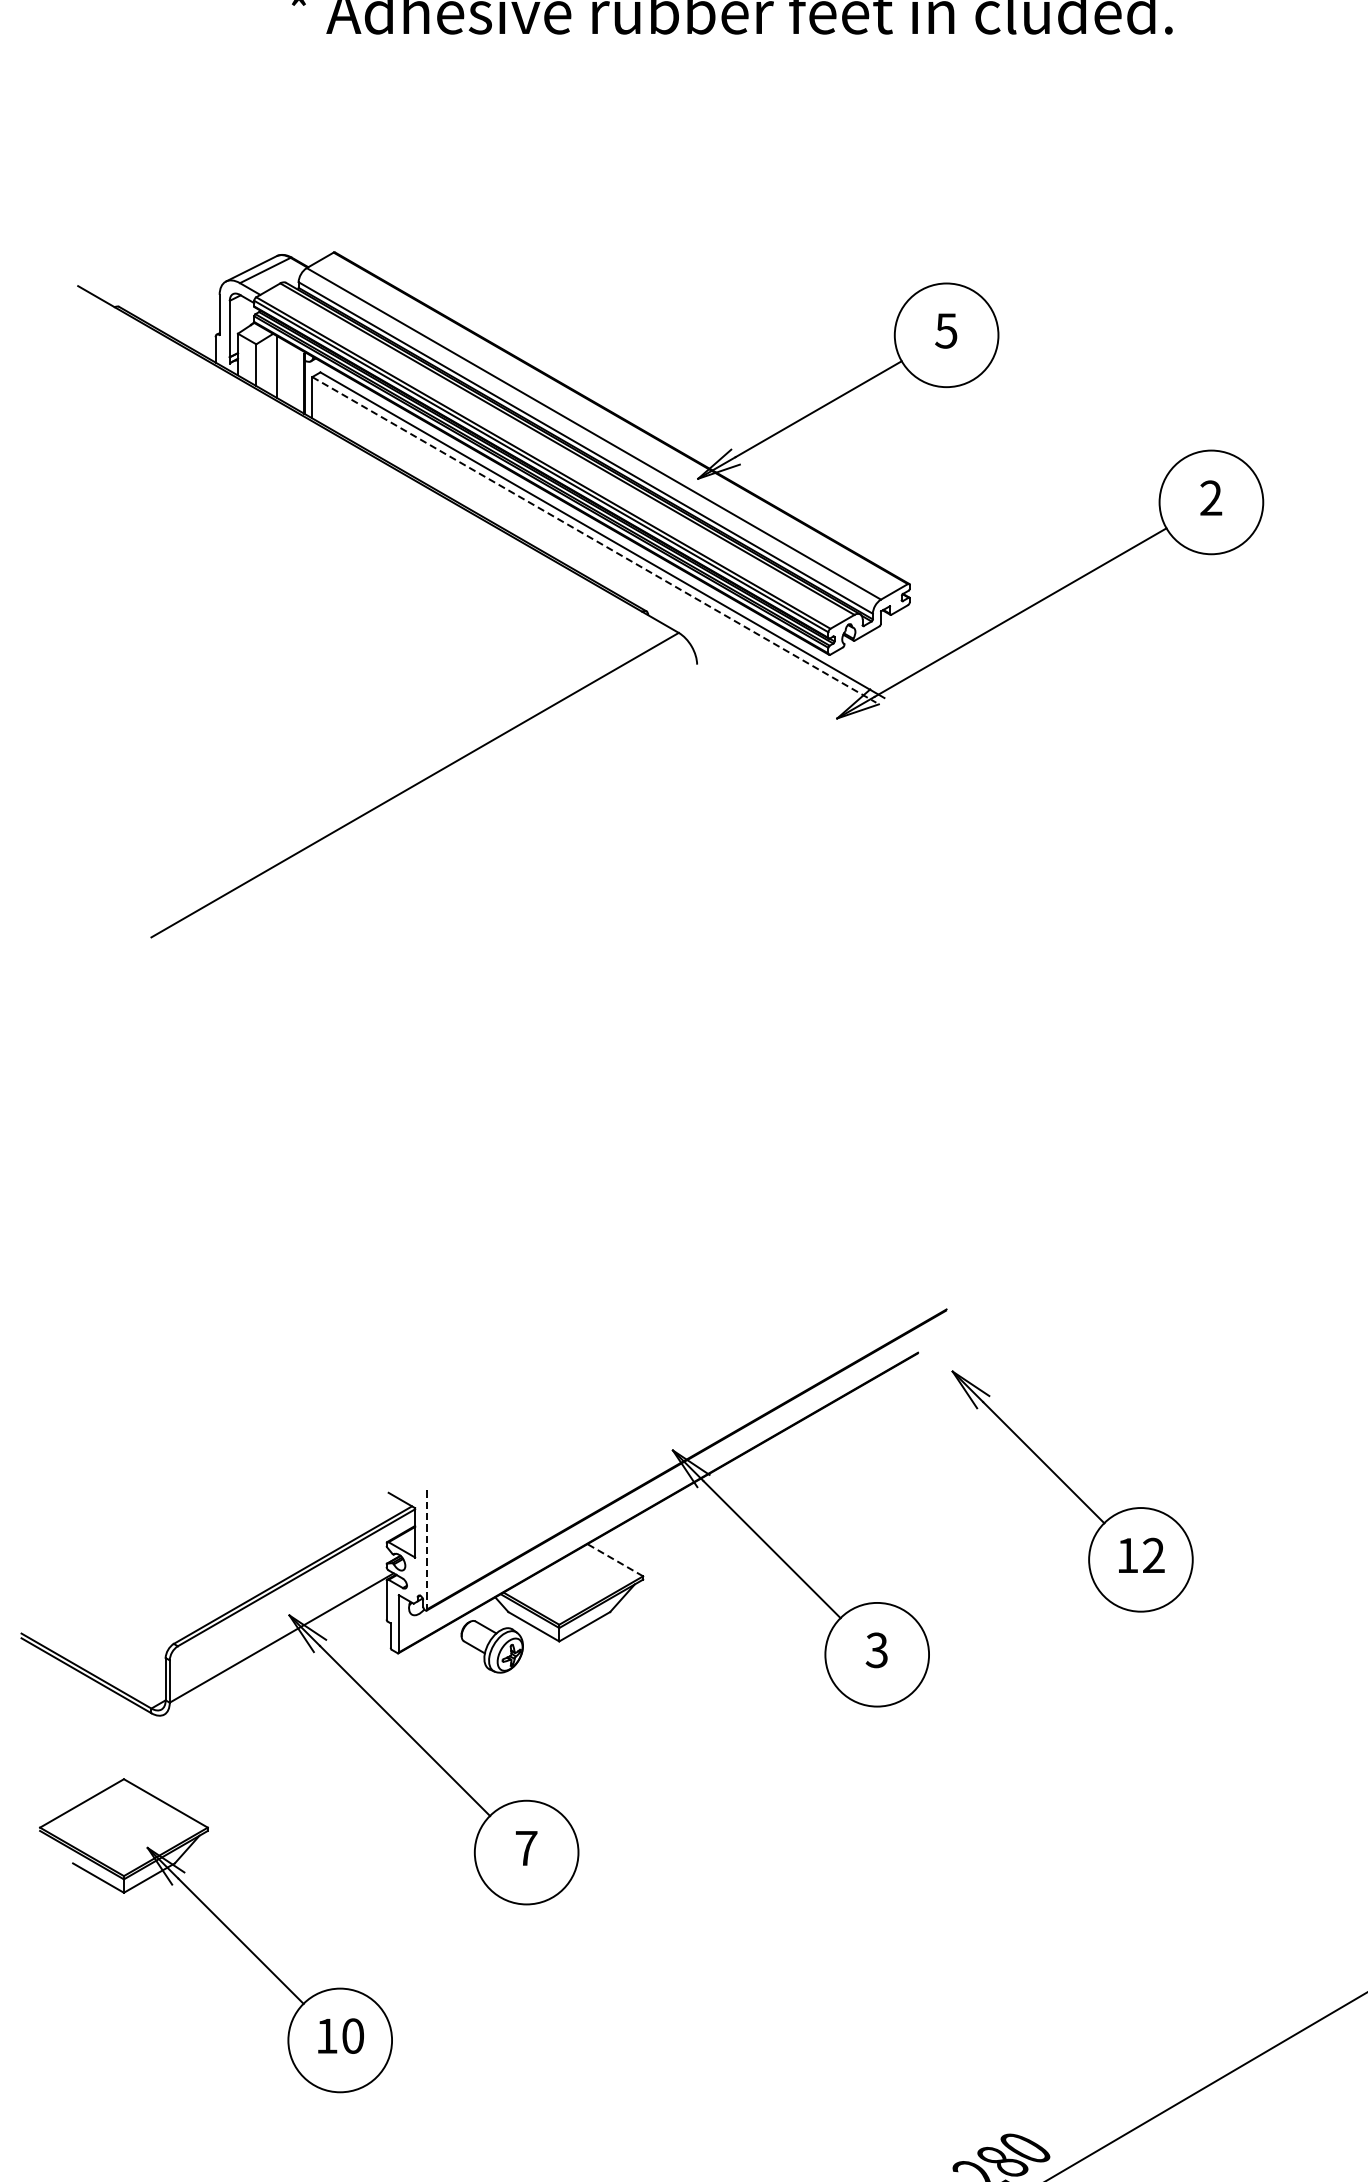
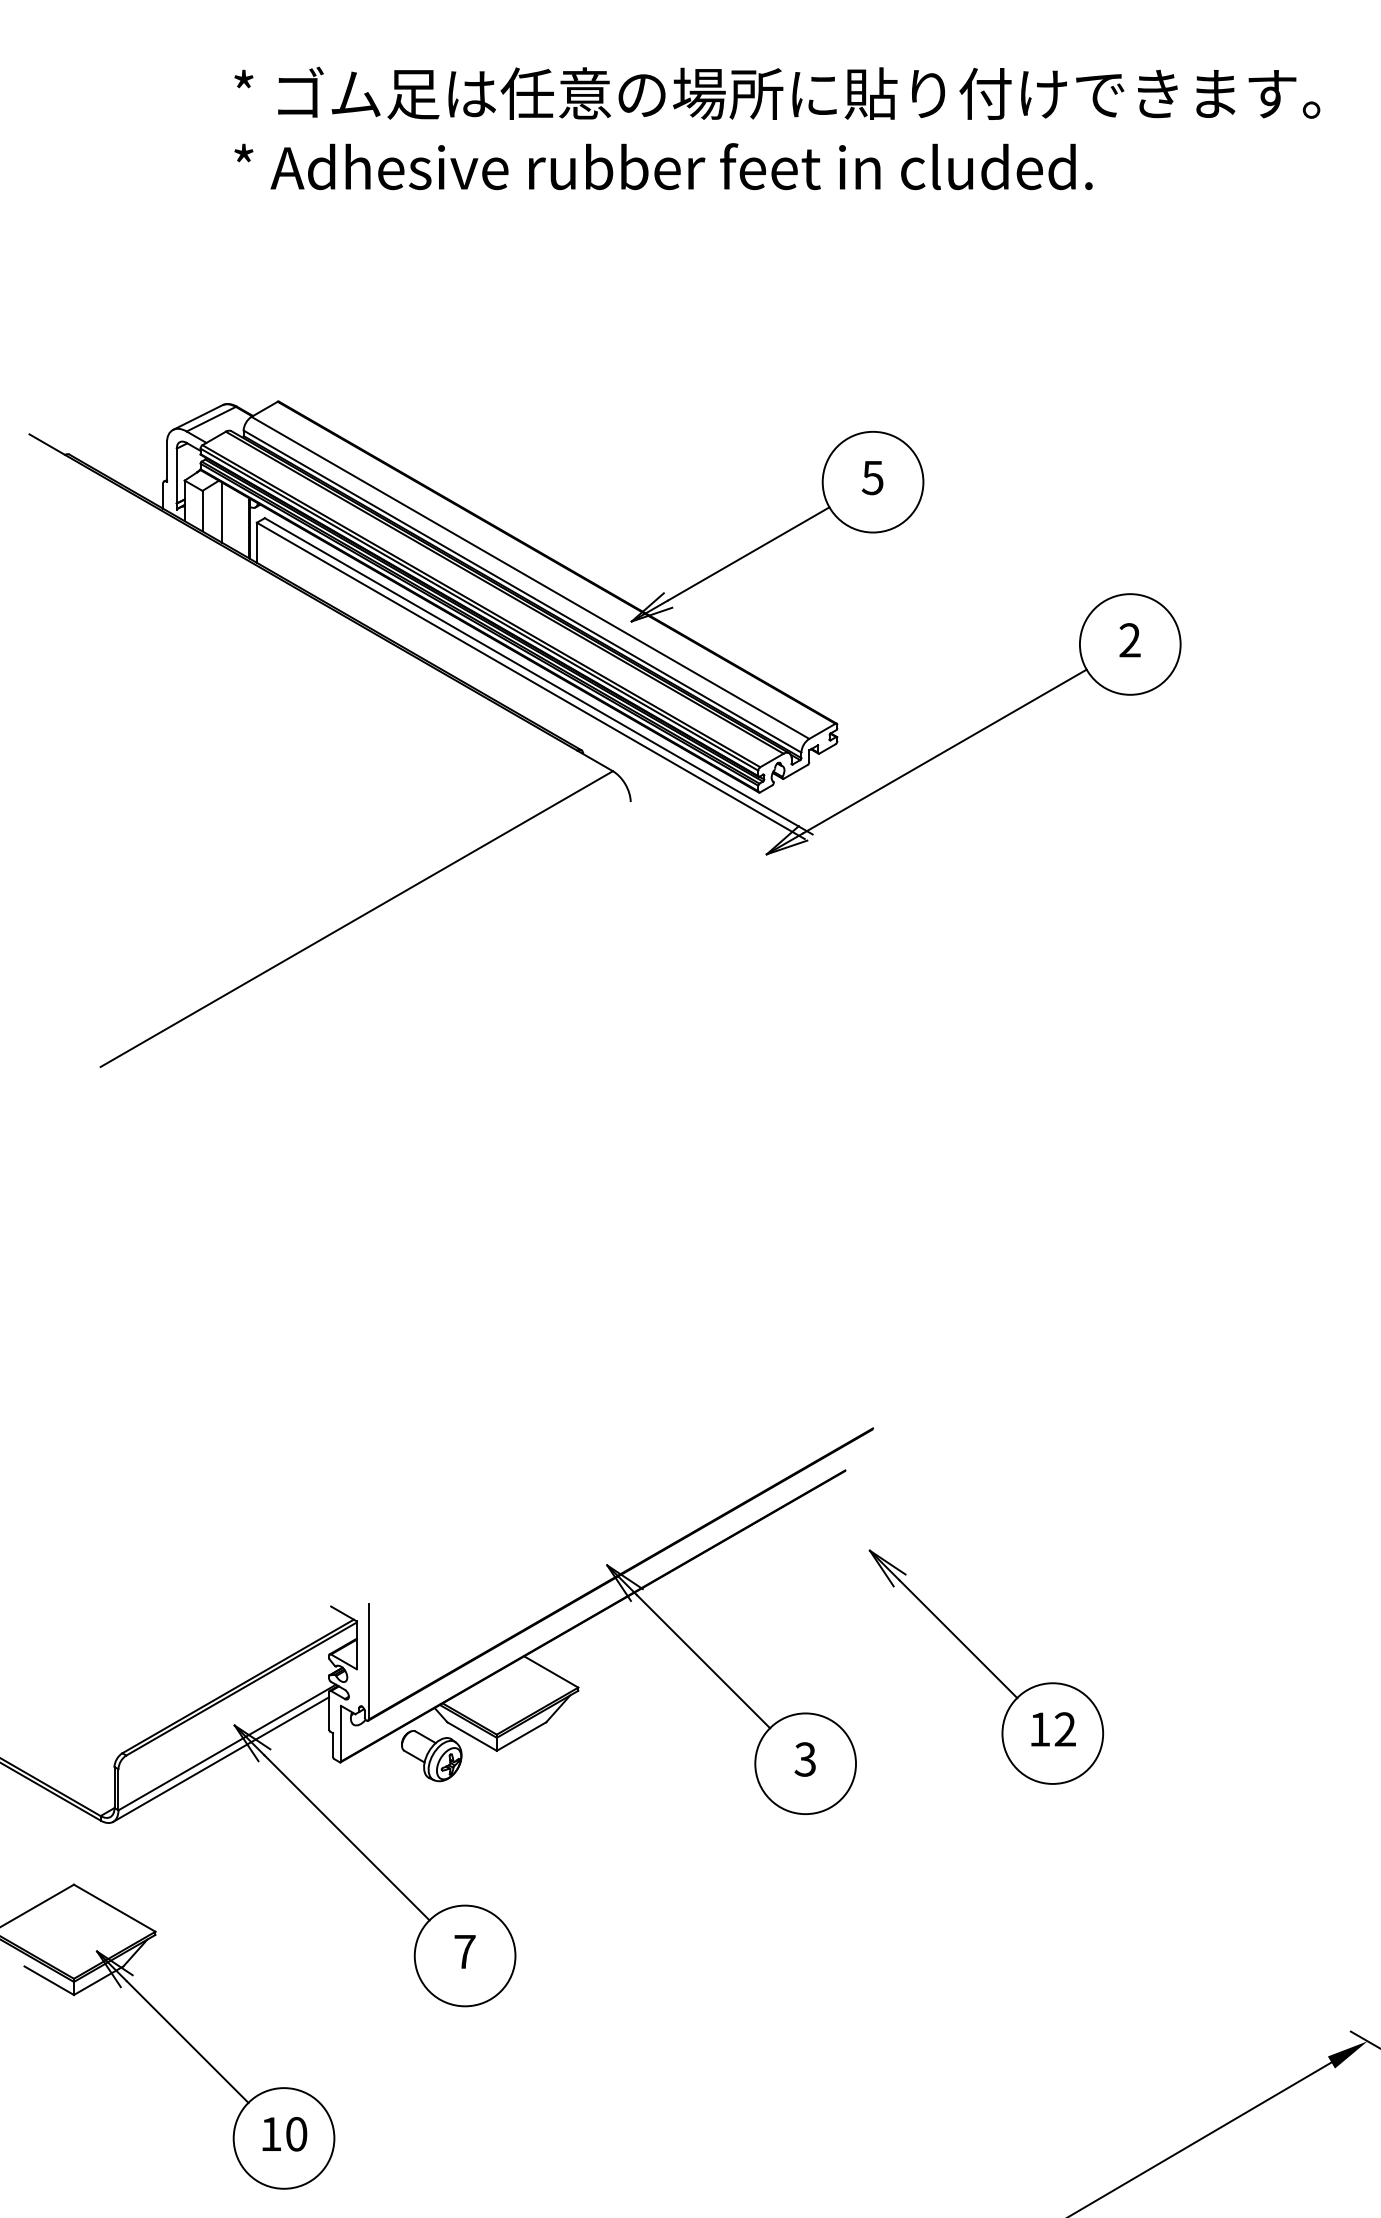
line: (594, 540) -> (531, 681), dashed -> solid
part: (1072, 1490) -> (986, 1666), moved
line: (427, 1549) -> (368, 1661), dashed -> solid
line: (614, 1559) -> (550, 1671), dashed -> solid
line: (275, 1650) -> (221, 1759), added

